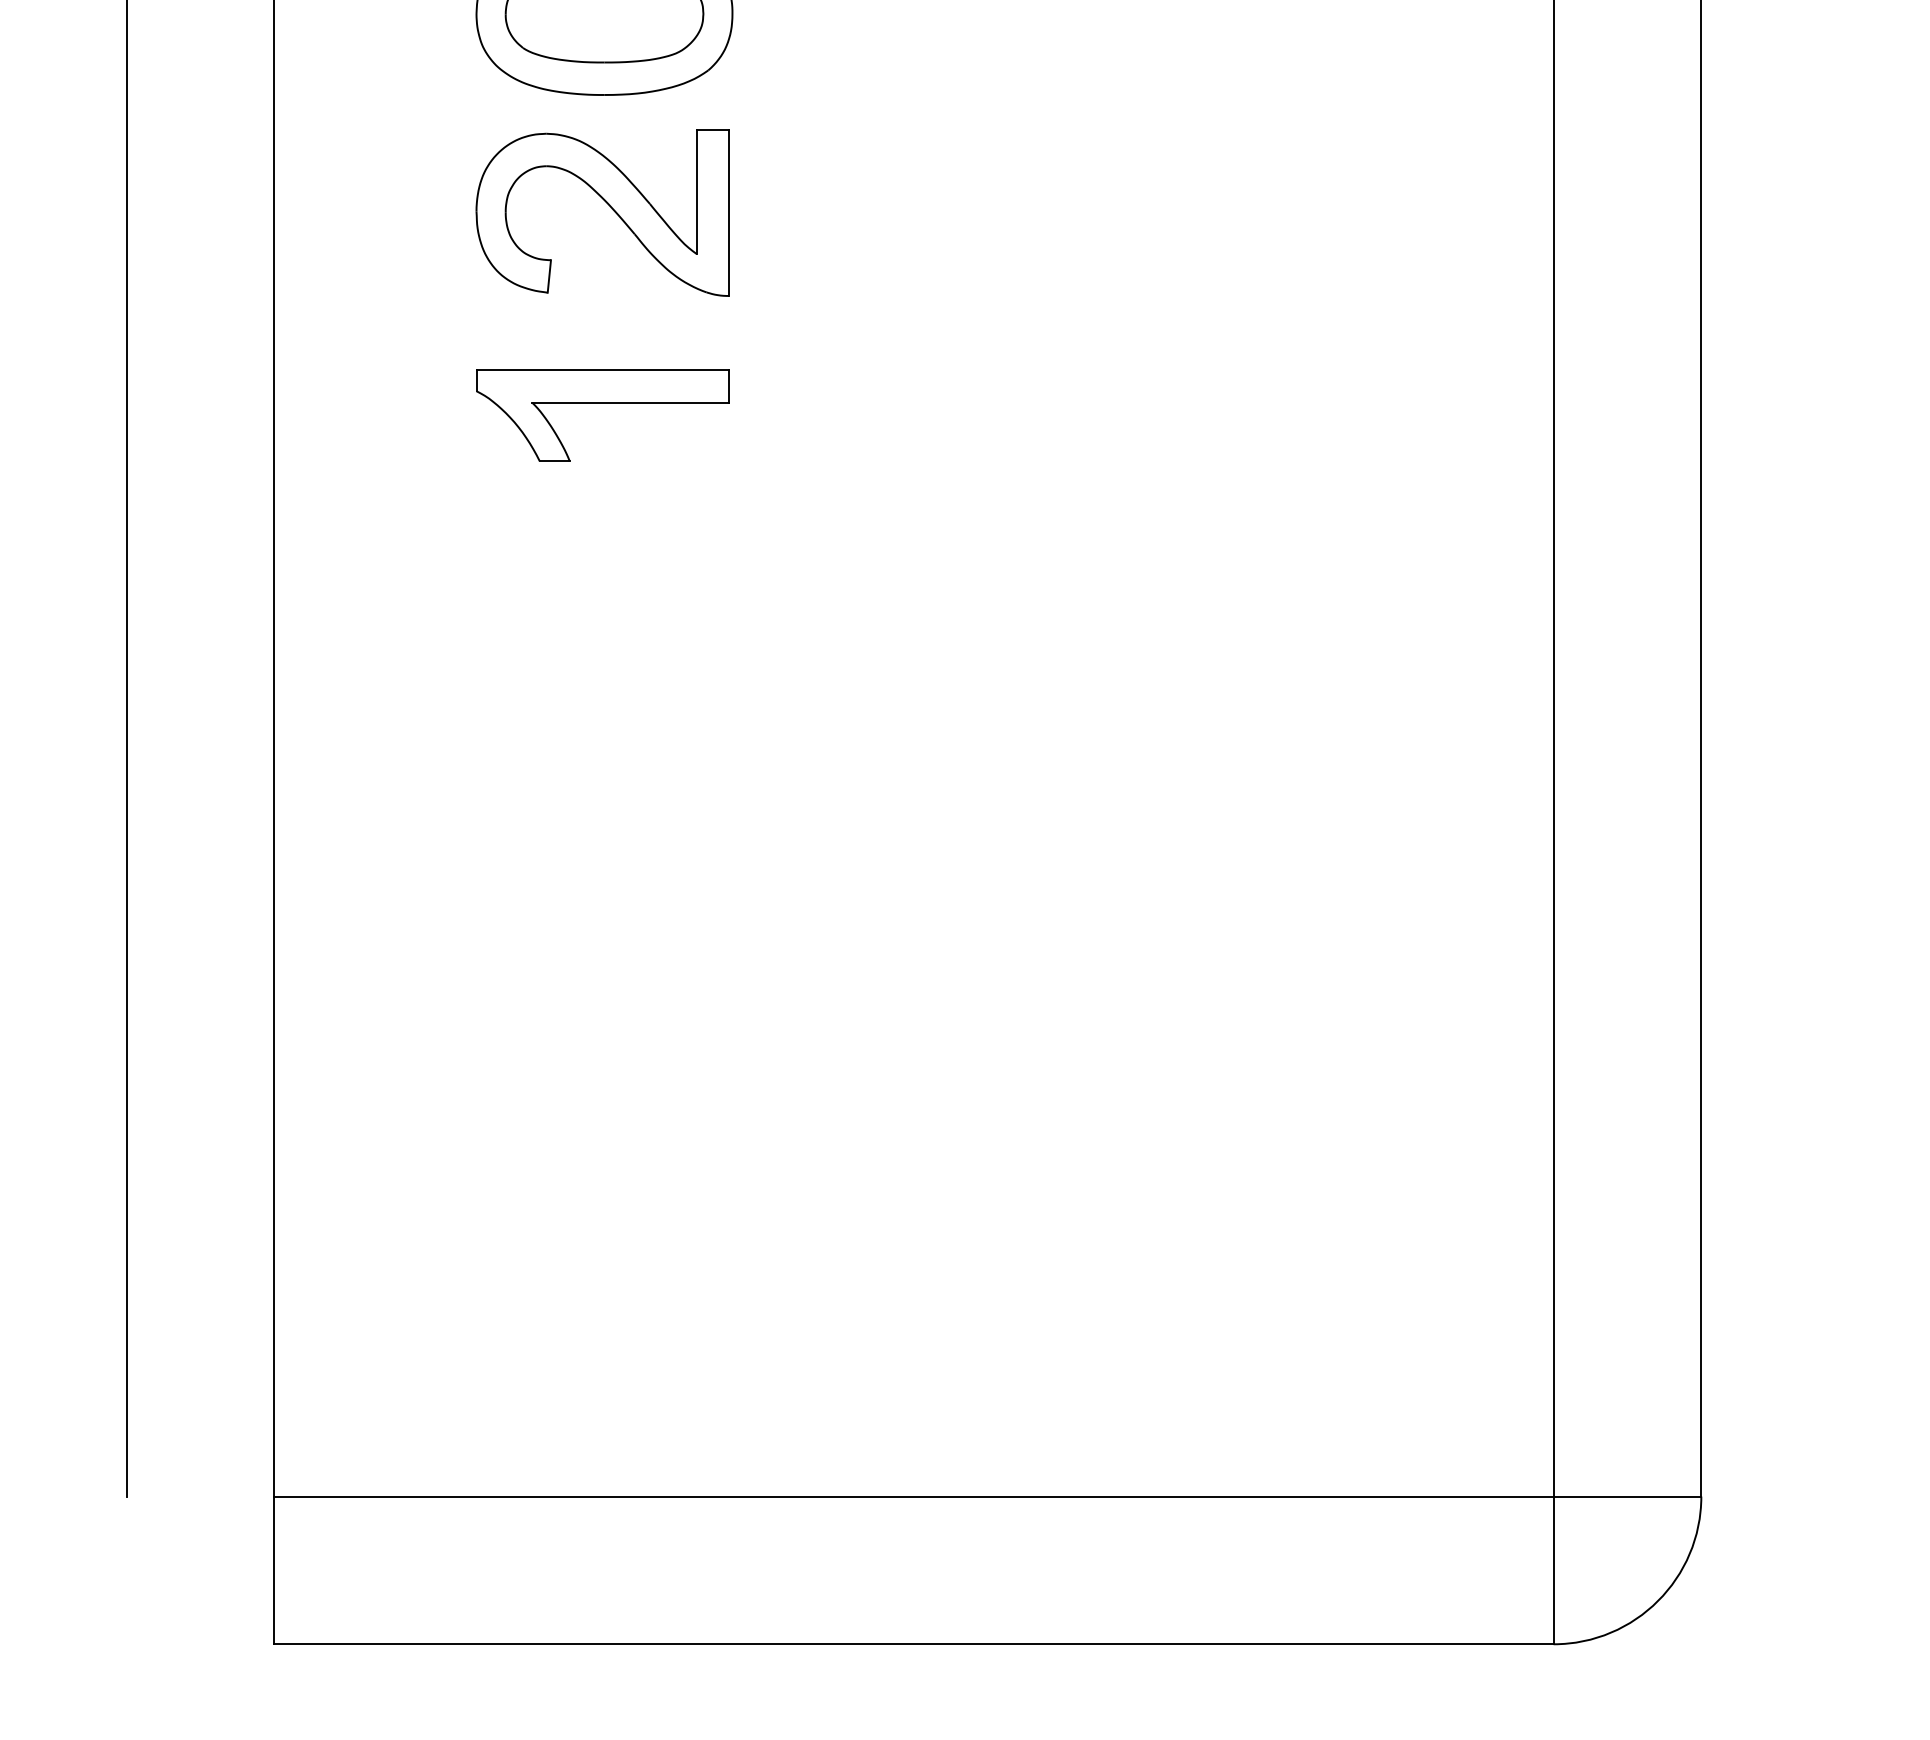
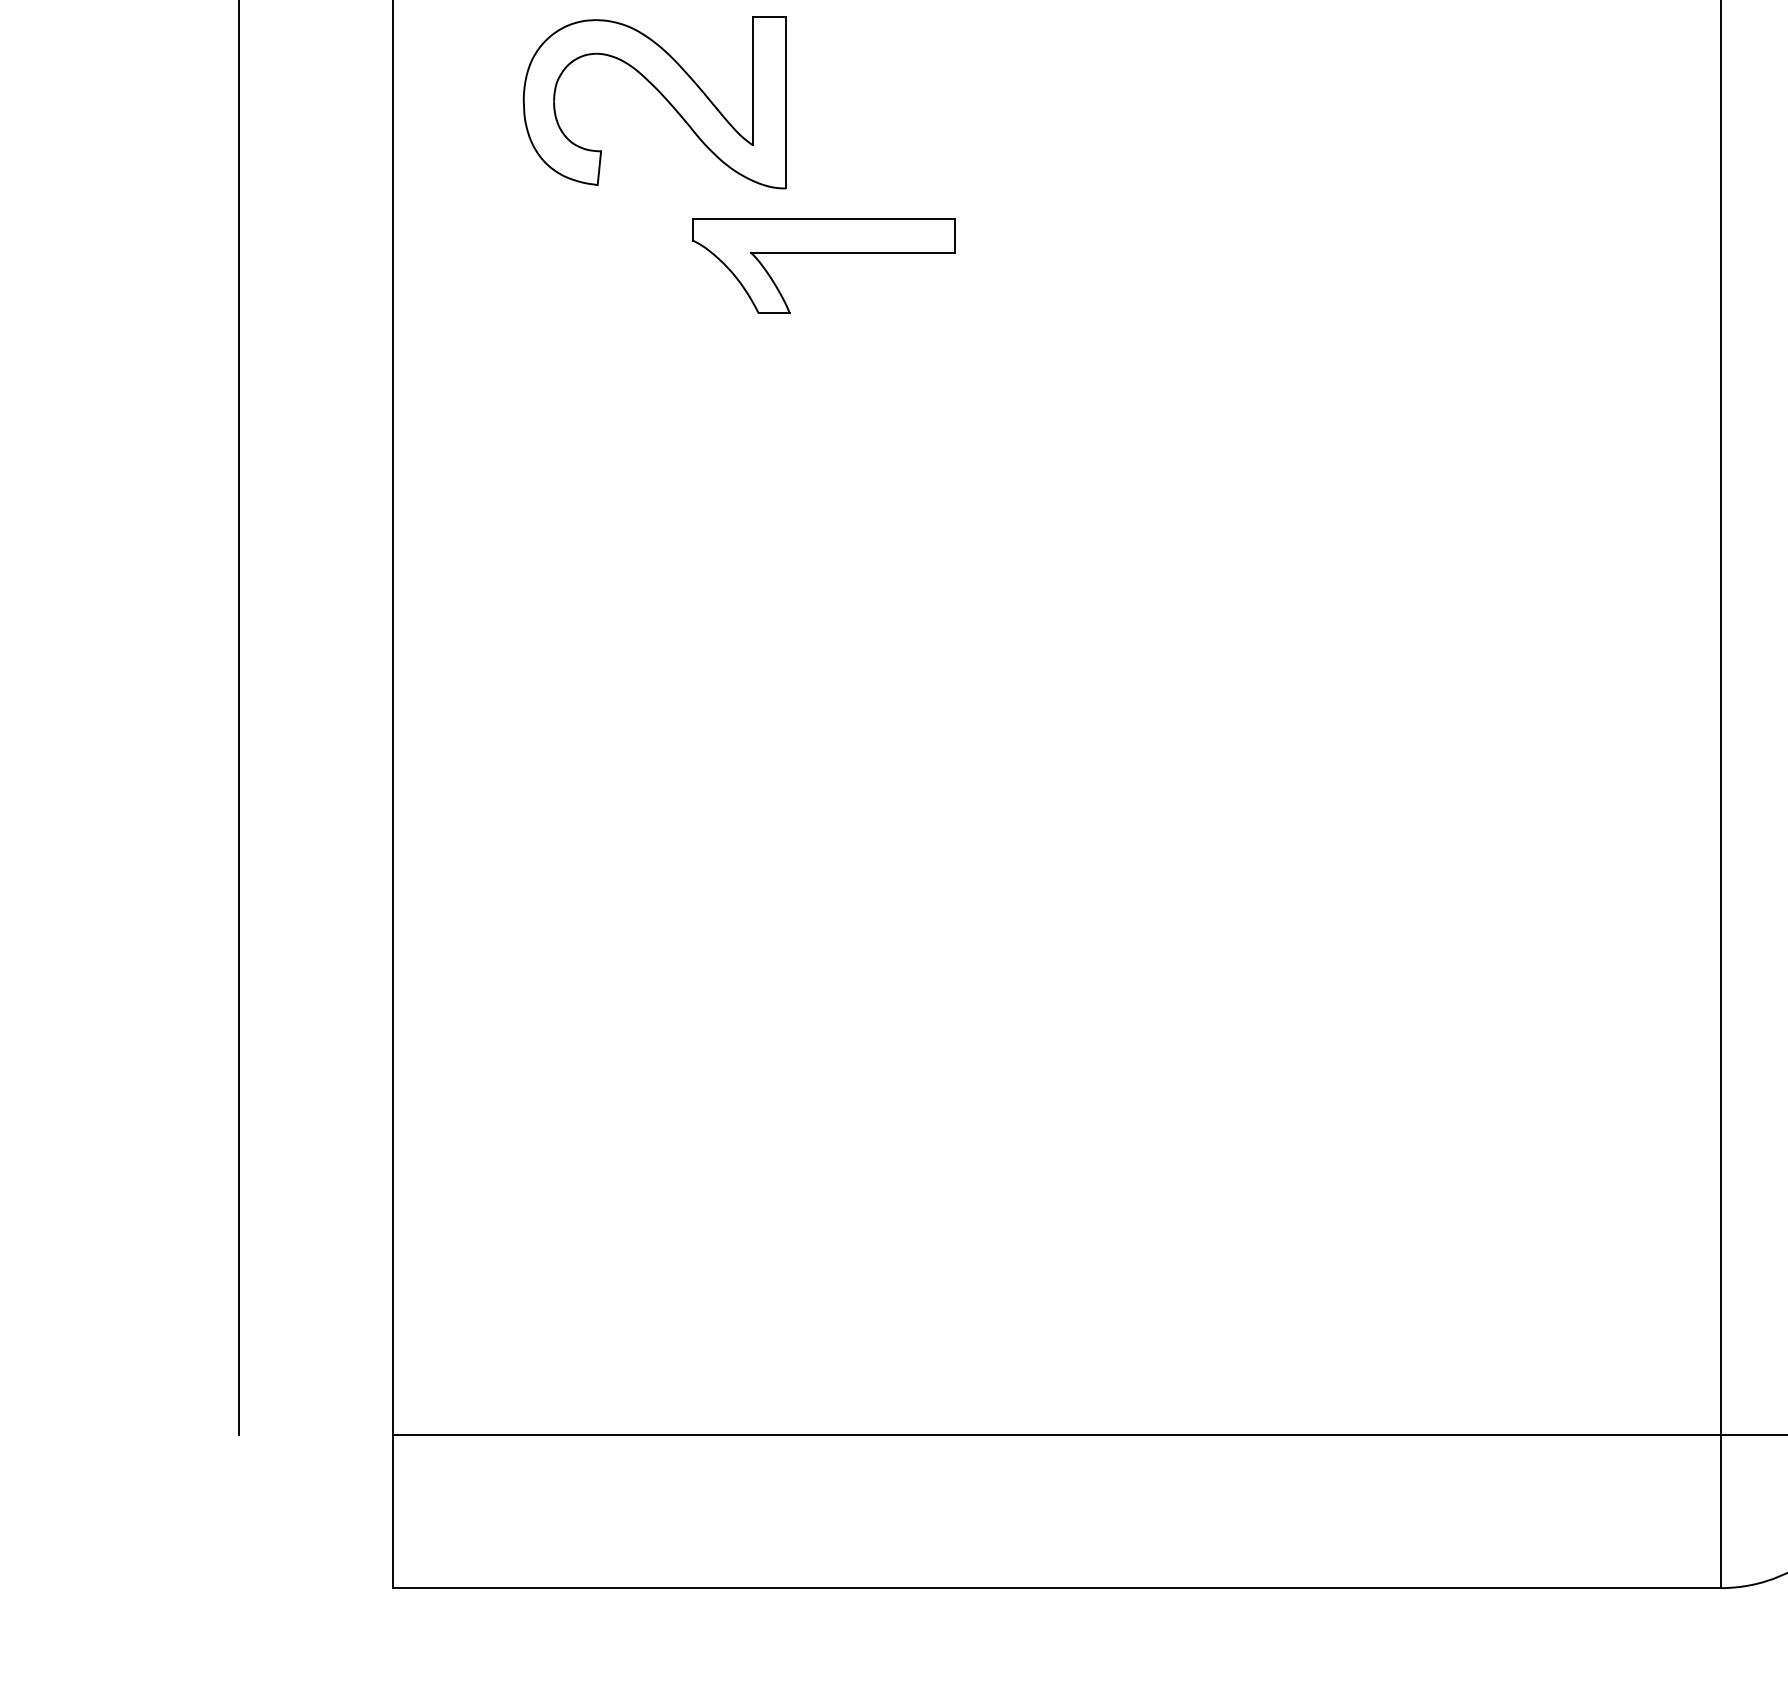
part: (608, 205) -> (660, 94), moved
part: (602, 403) -> (823, 253), moved

